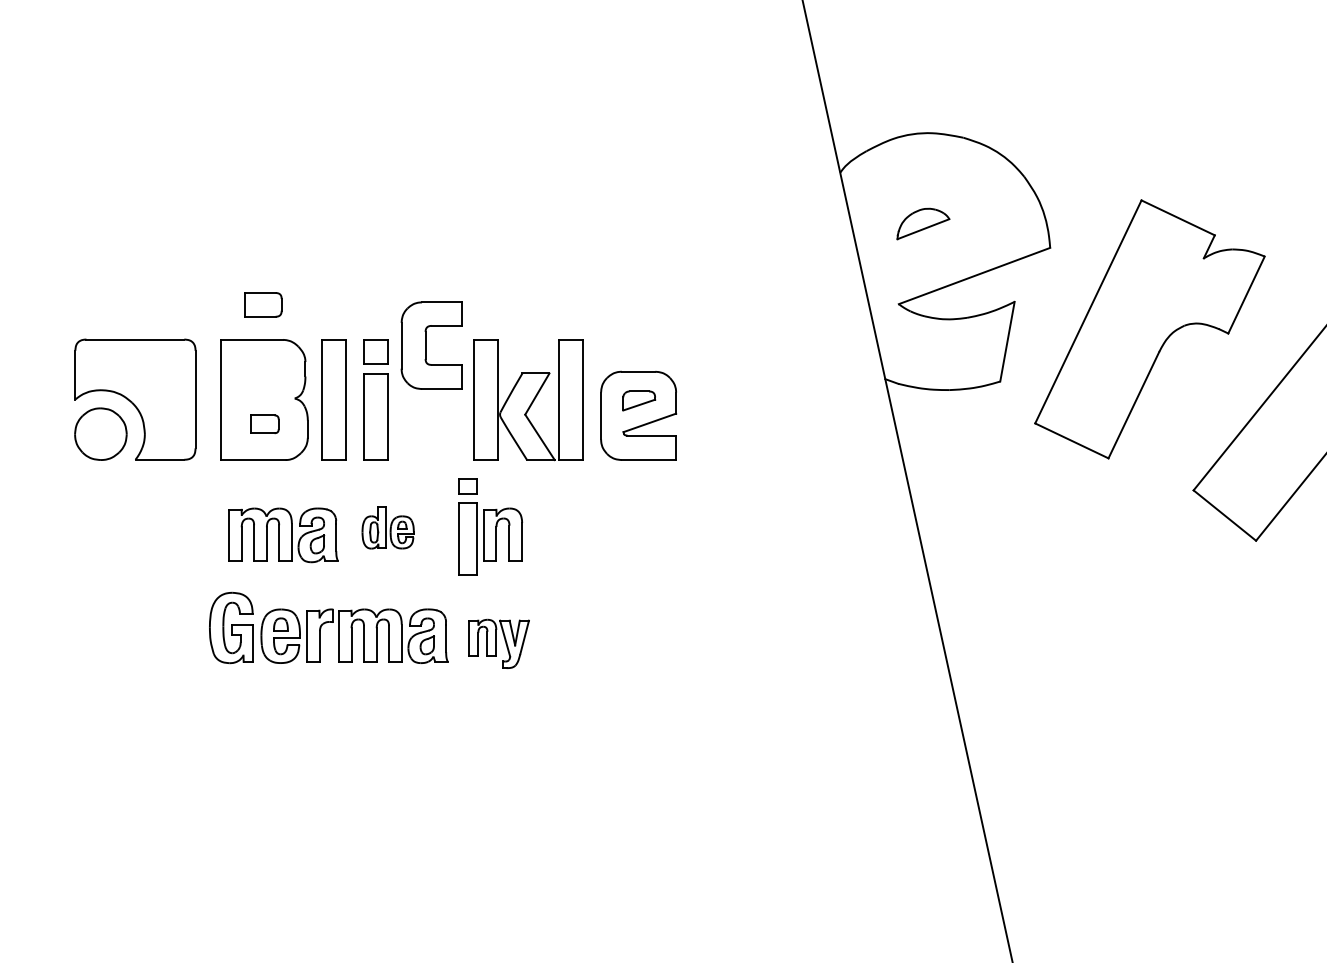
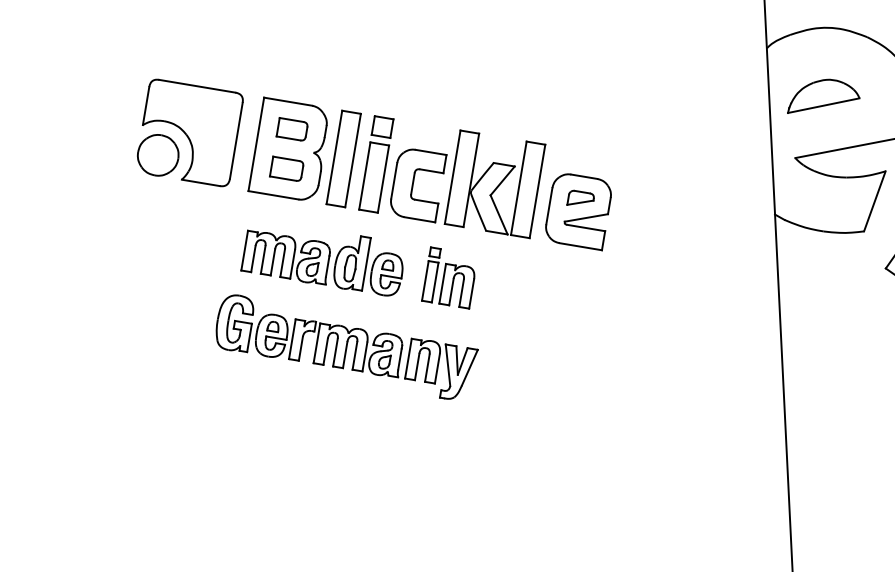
part: (923, 223) -> (824, 98), size x1.67
part: (263, 304) -> (292, 129), moved
part: (431, 345) -> (417, 184), moved
part: (264, 423) -> (286, 168), size x1.43
part: (467, 526) -> (431, 274), size x0.71
part: (387, 527) -> (368, 265), size x1.67
part: (499, 643) -> (440, 369), size x1.43

